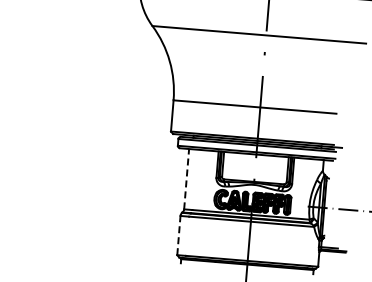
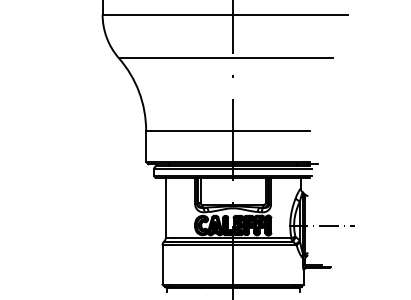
line: (186, 178) -> (165, 207), dashed -> solid
line: (178, 235) -> (162, 264), dashed -> solid

